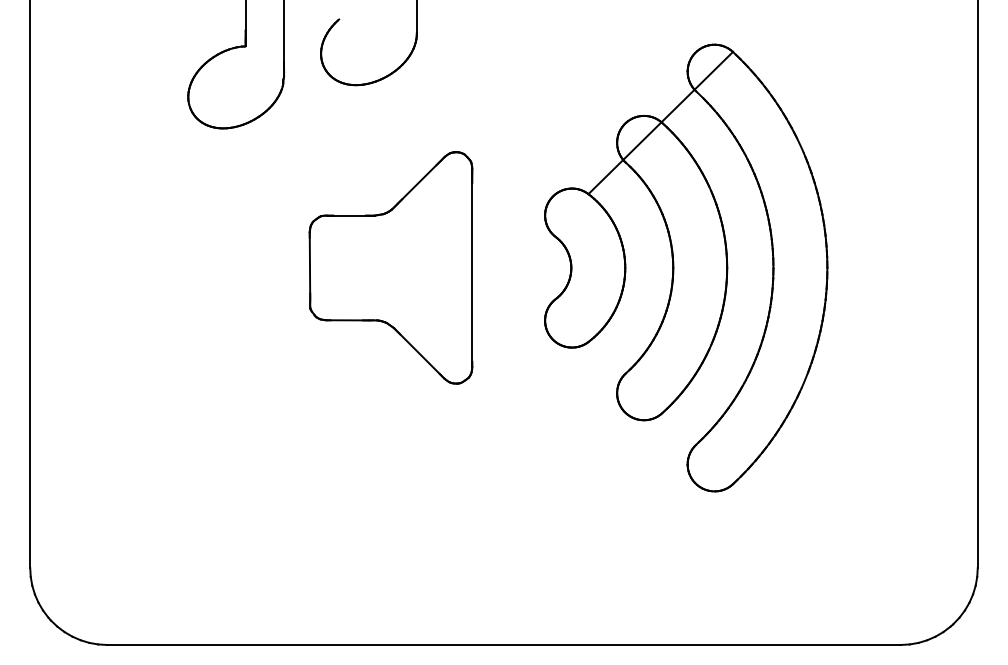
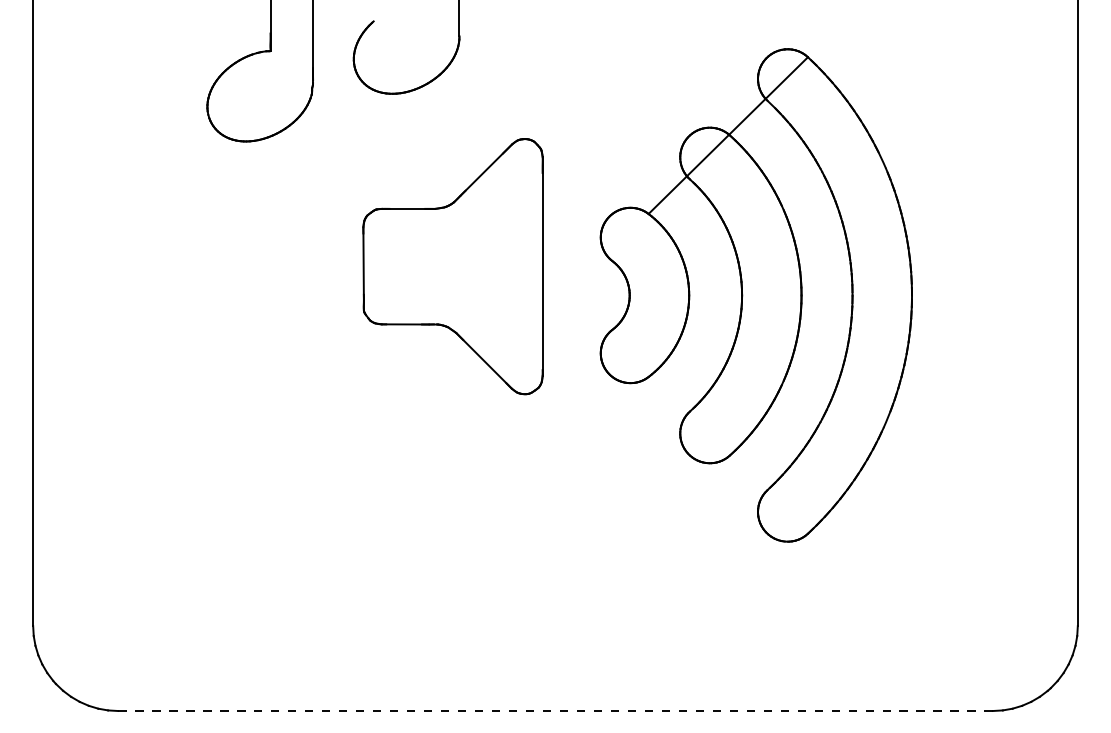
part: (390, 267) -> (452, 266), moved
line: (503, 644) -> (554, 710), solid -> dashed

